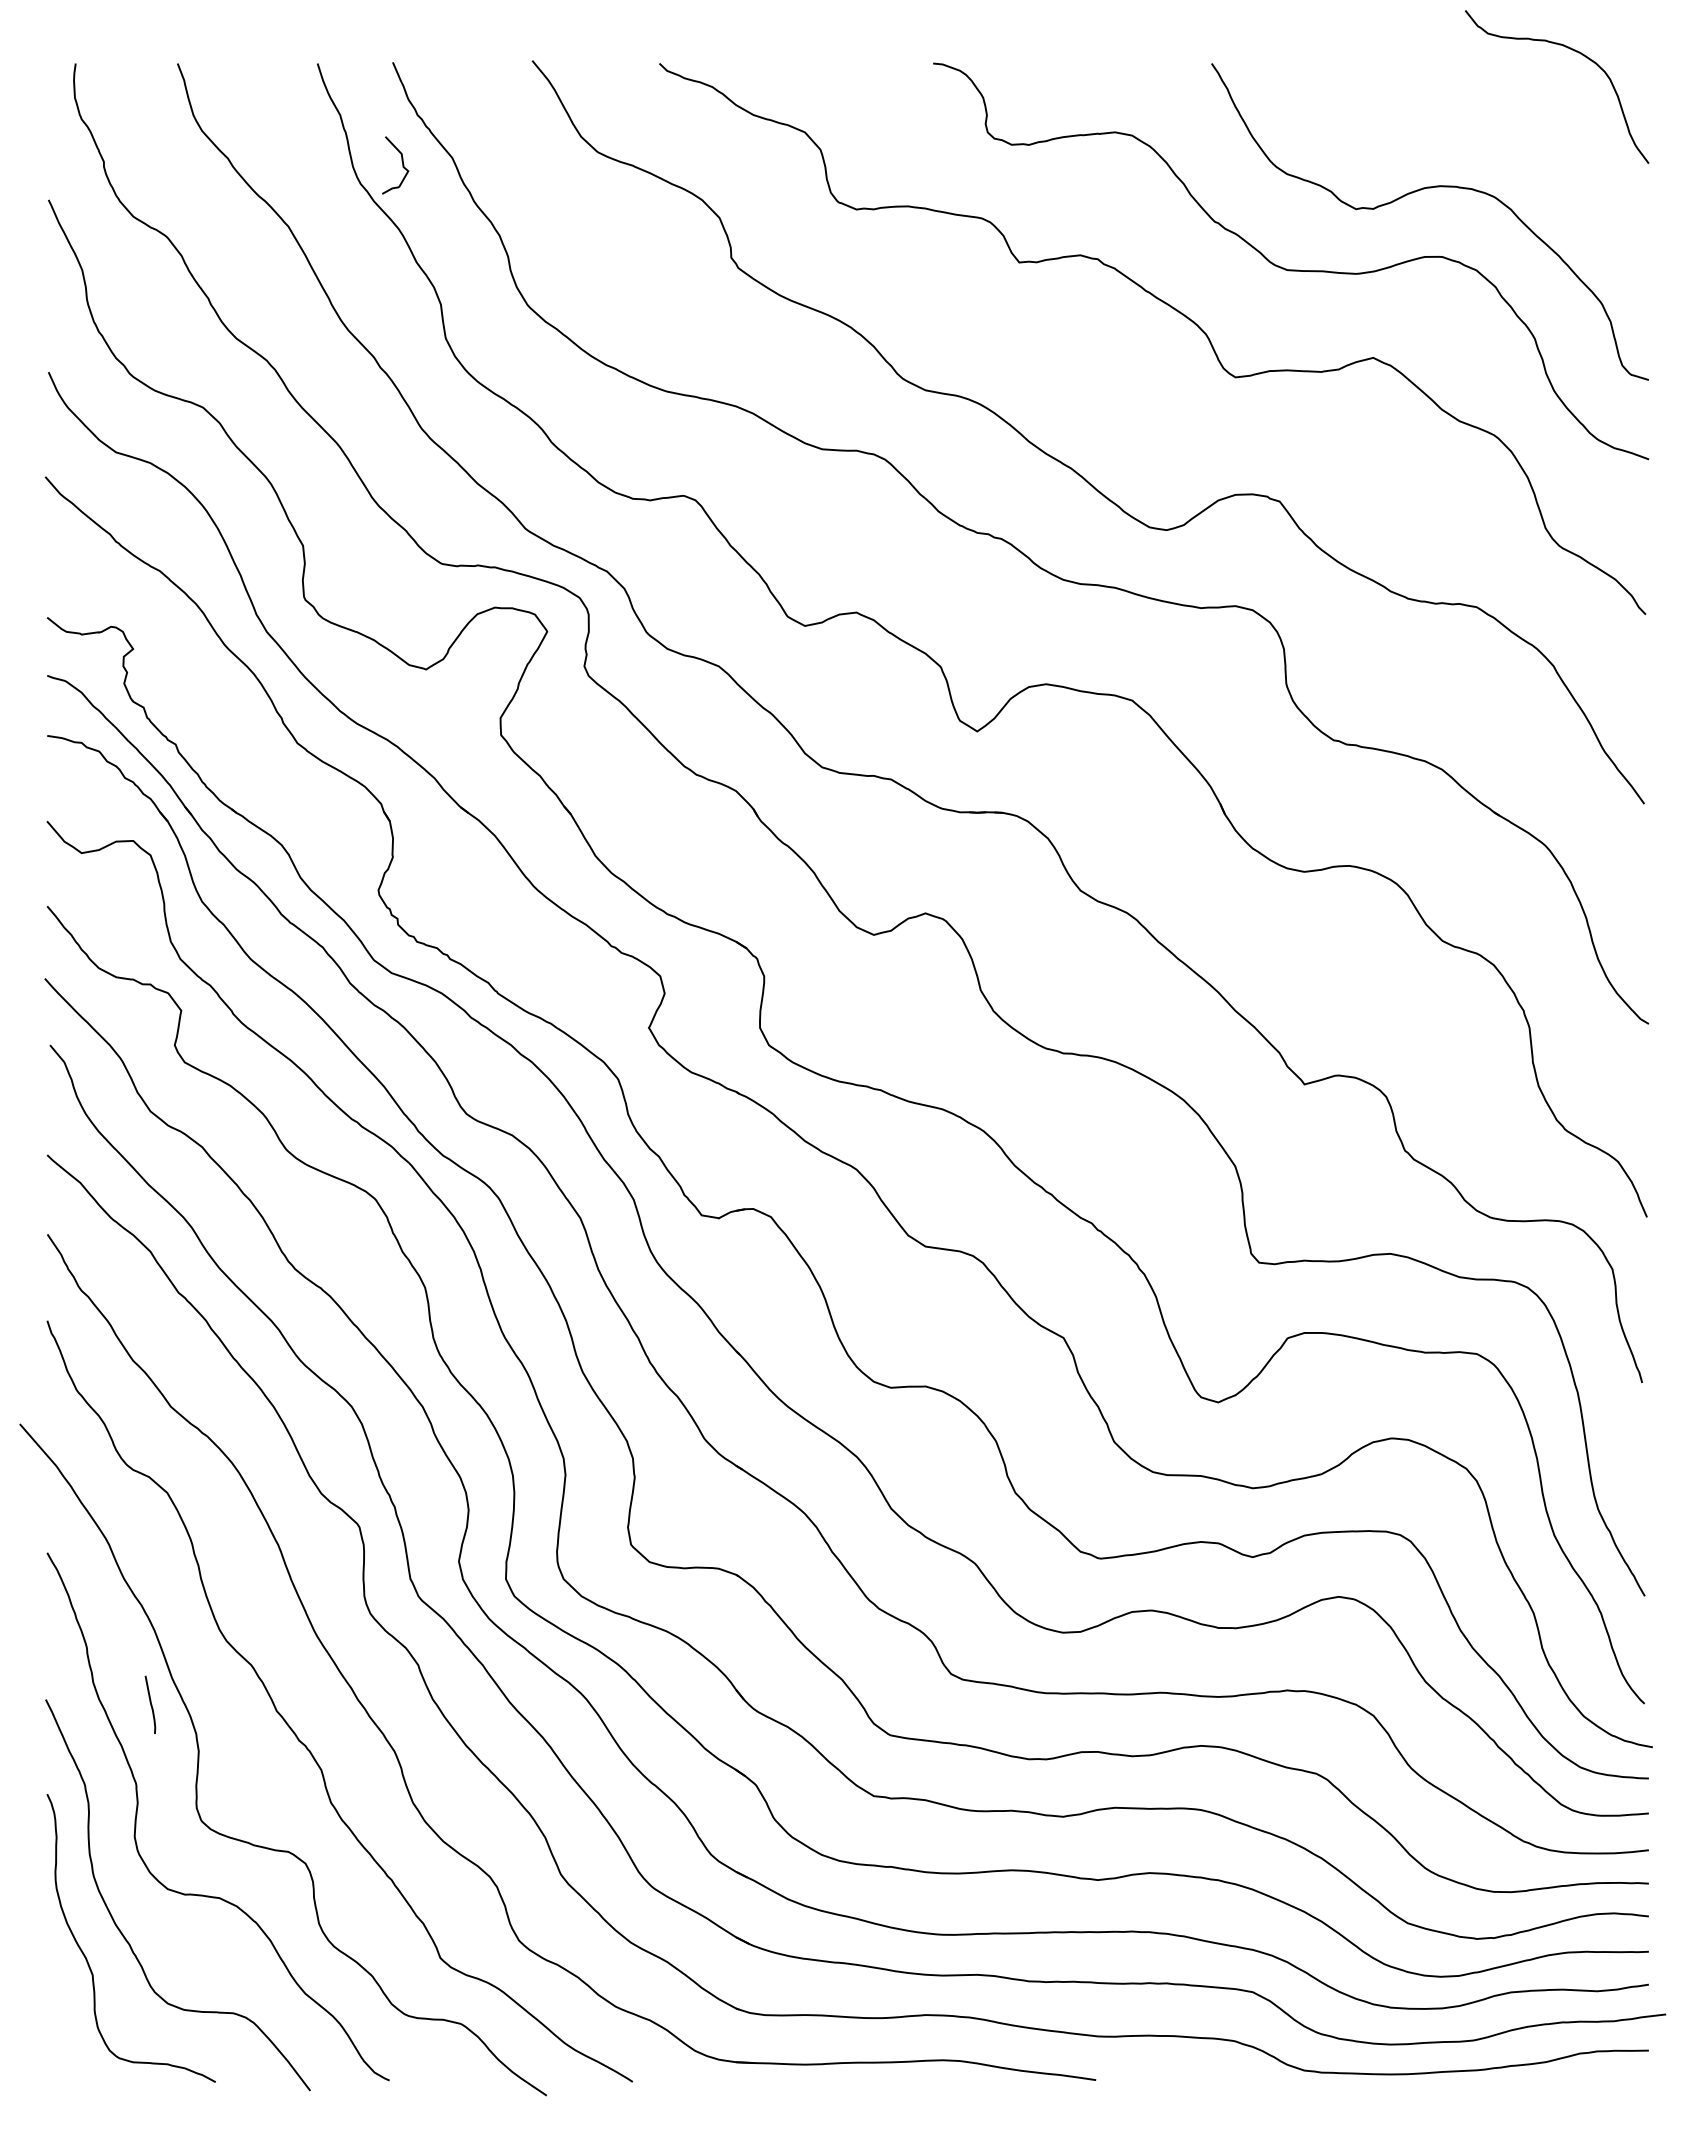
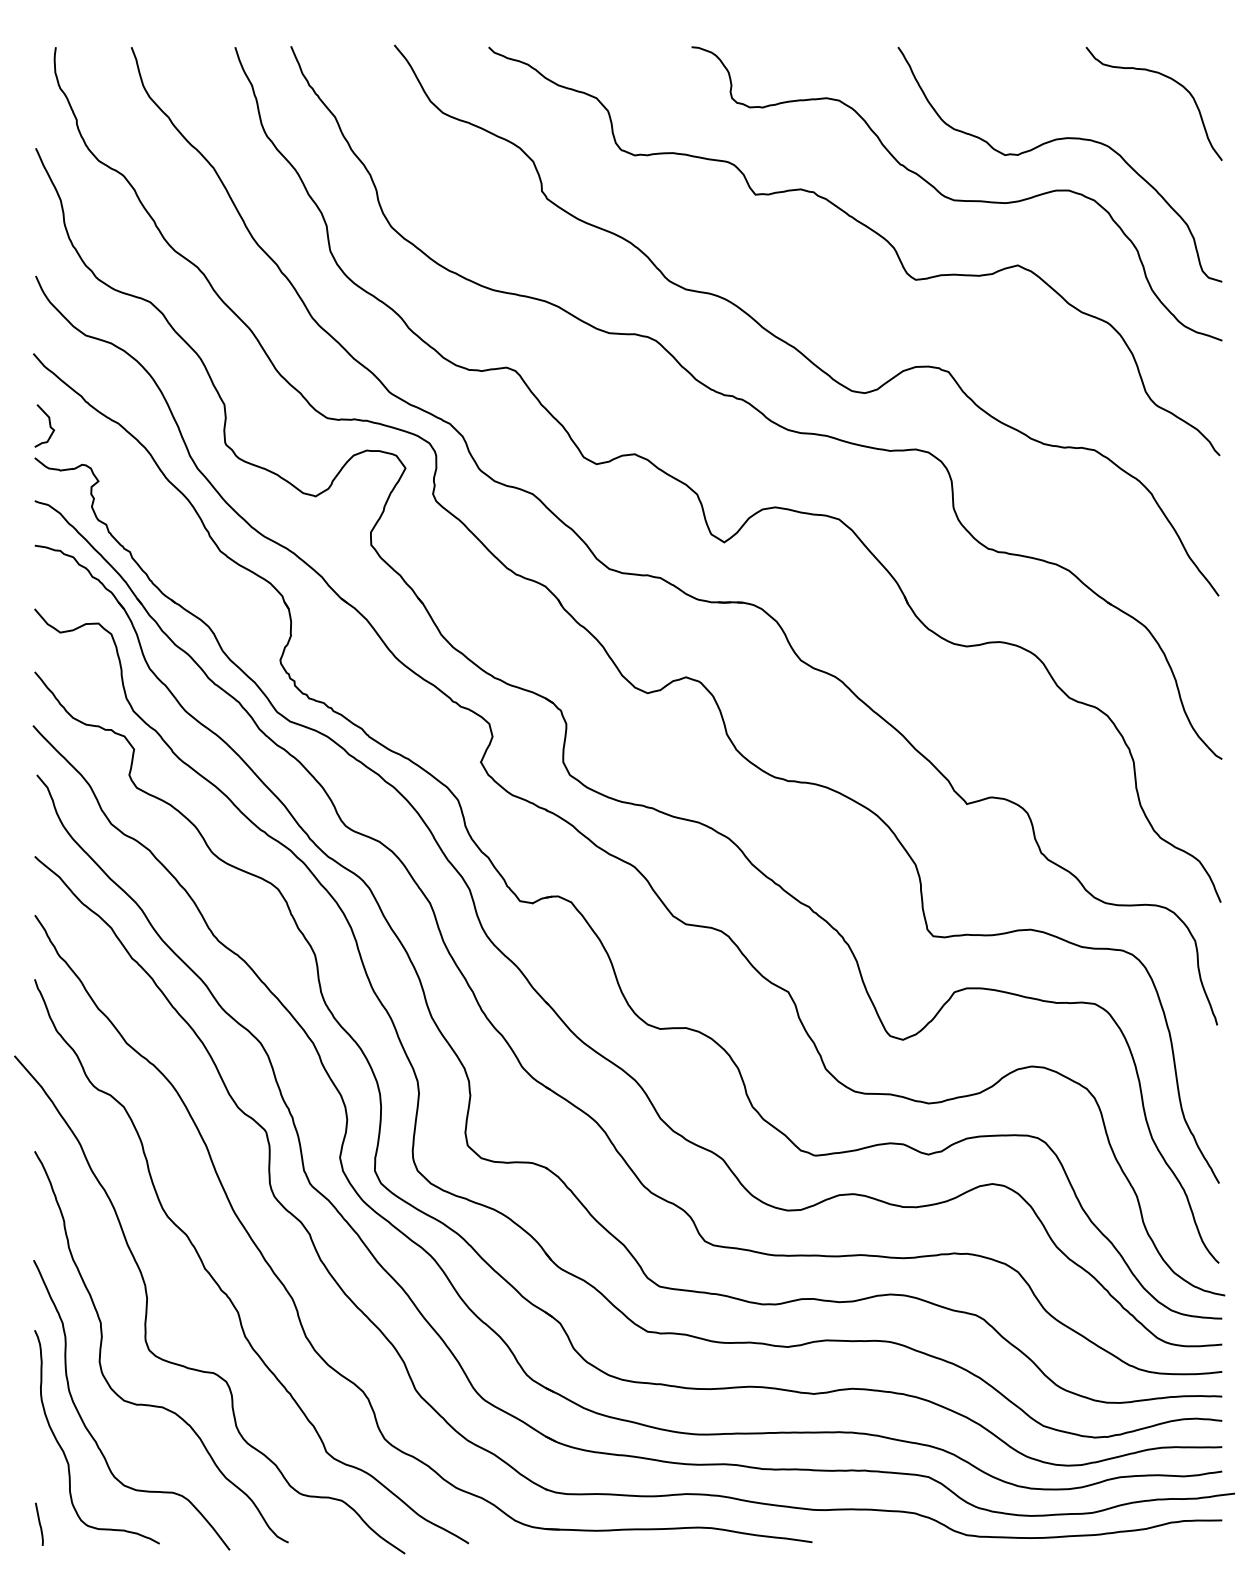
curve: (1569, 49) -> (1163, 76), moved
curve: (402, 165) -> (49, 426), moved
curve: (150, 1704) -> (39, 1524), moved

